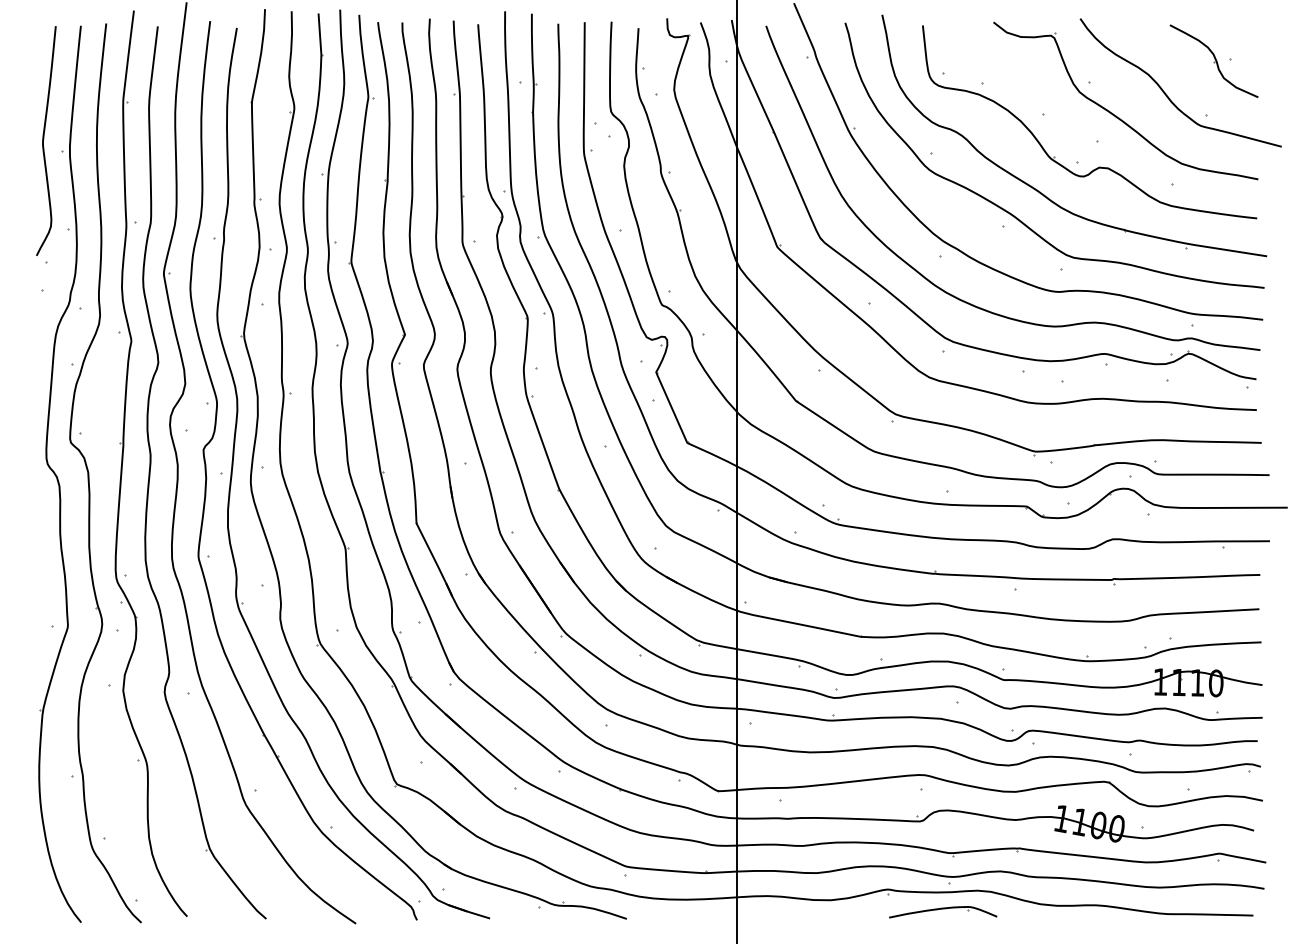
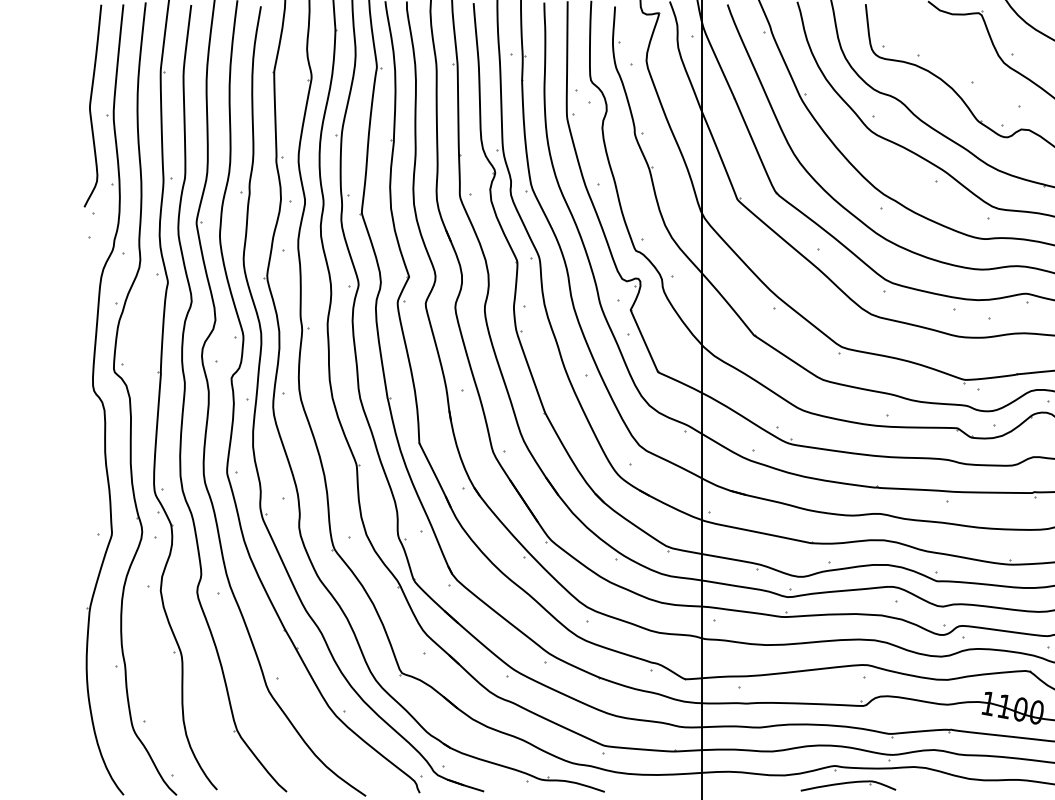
part: (943, 912) -> (848, 786), moved

